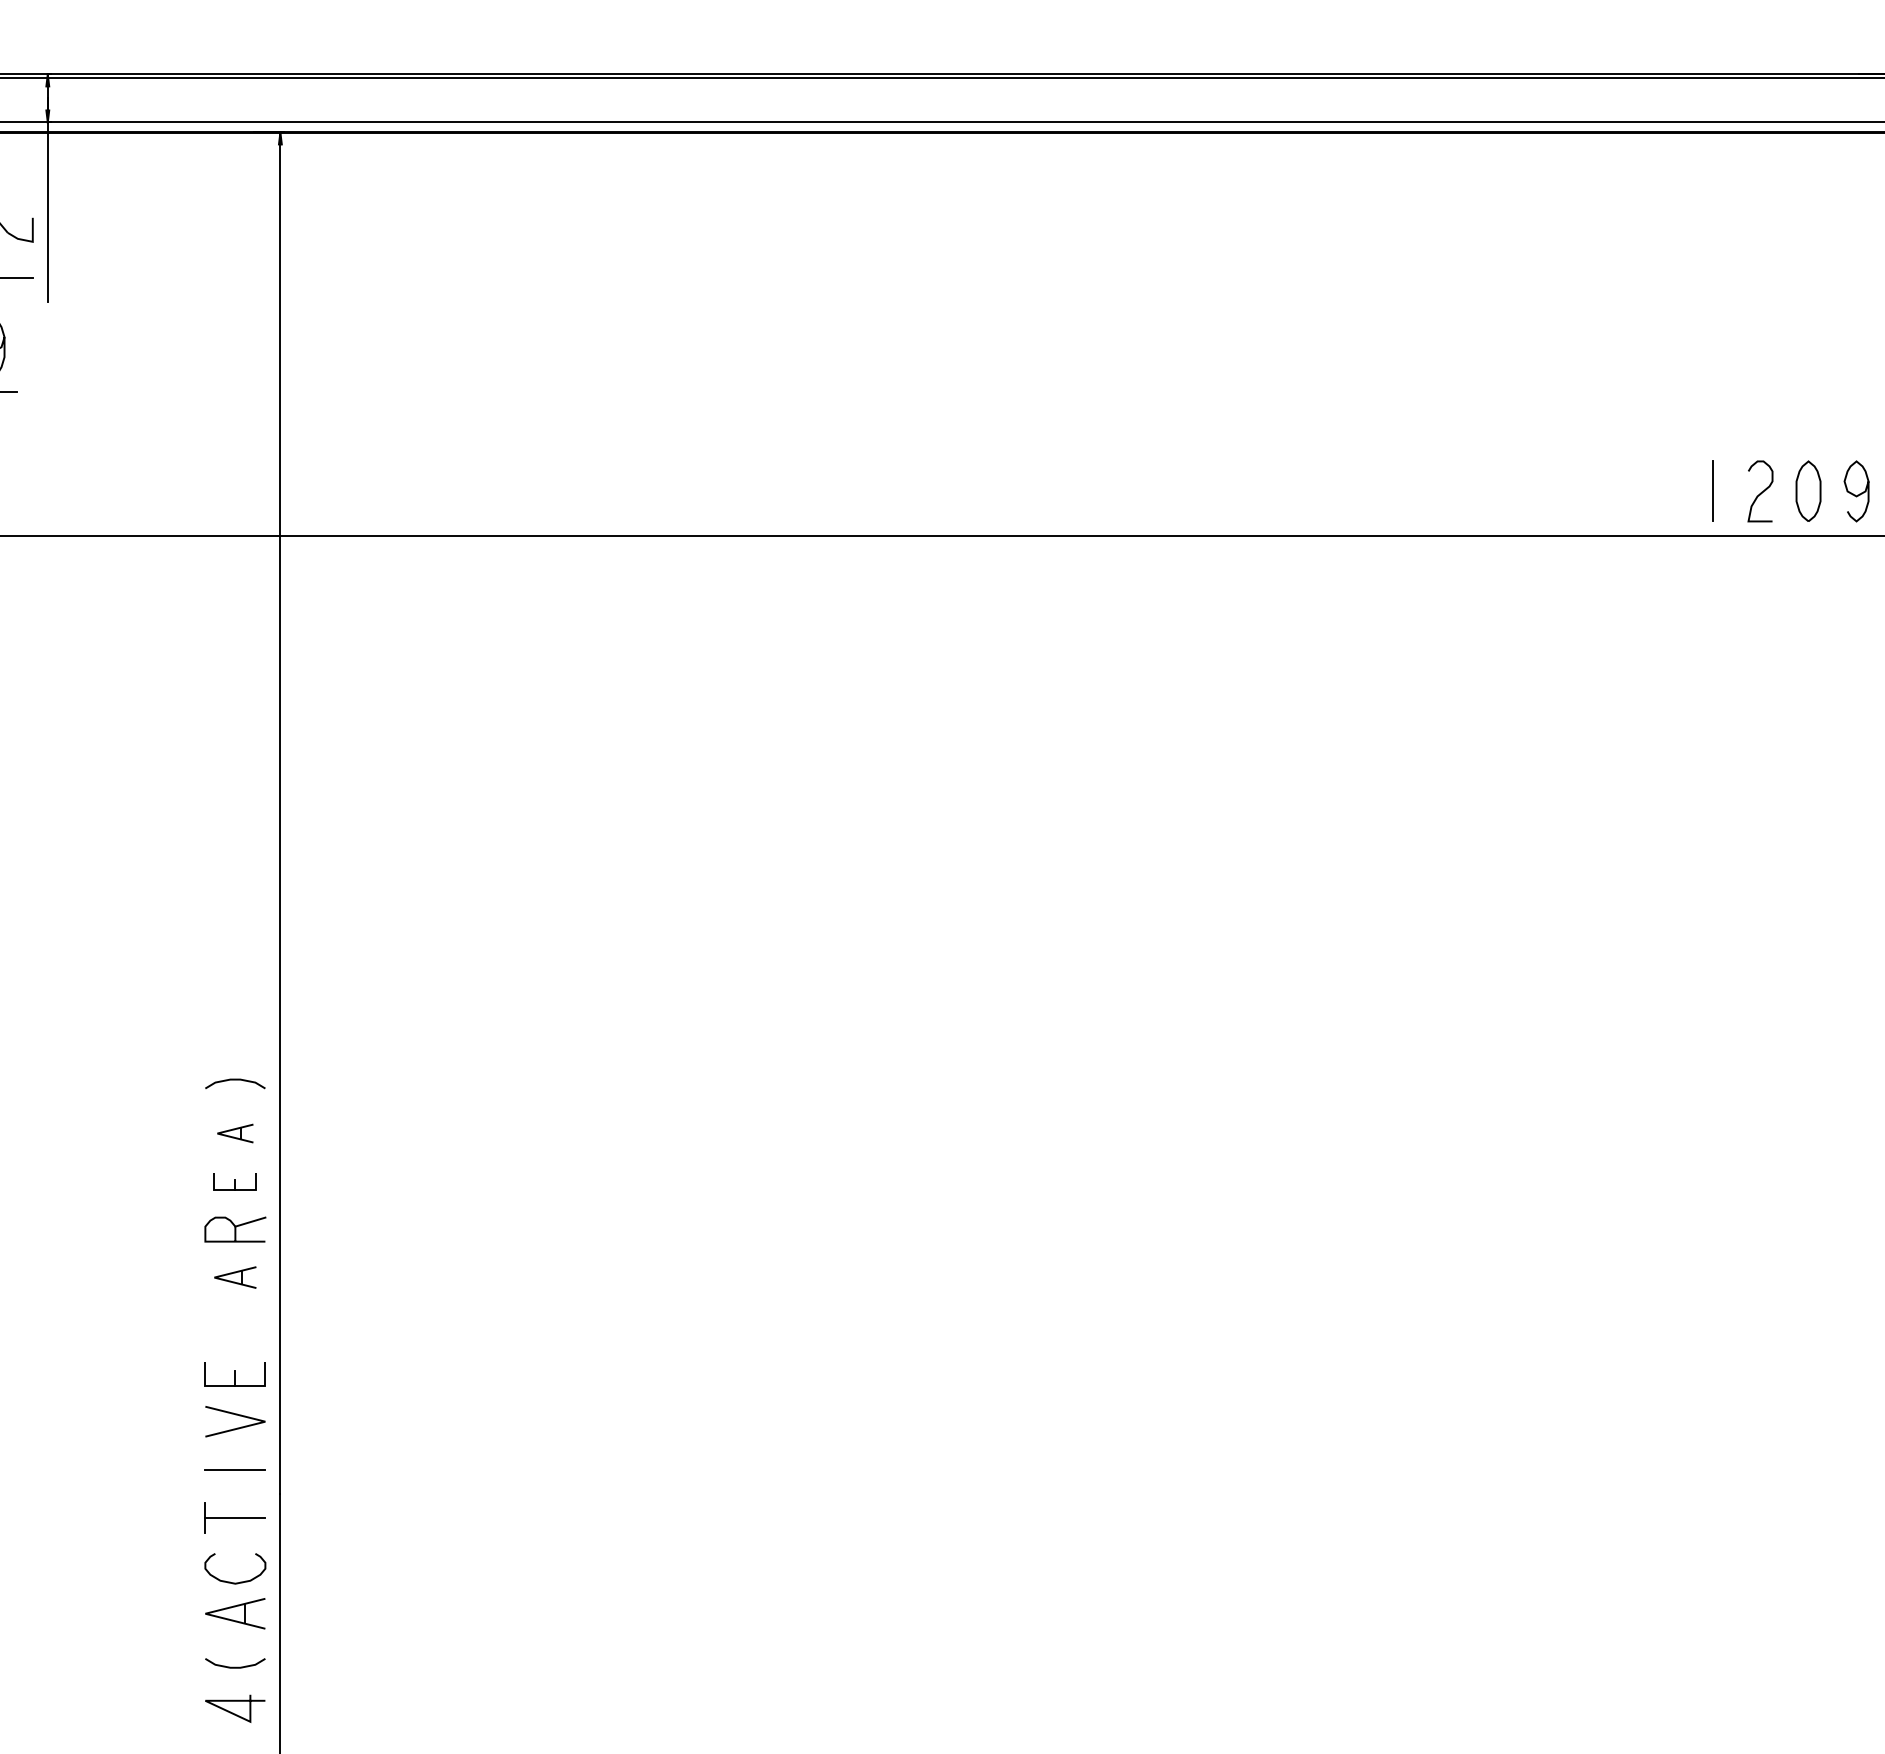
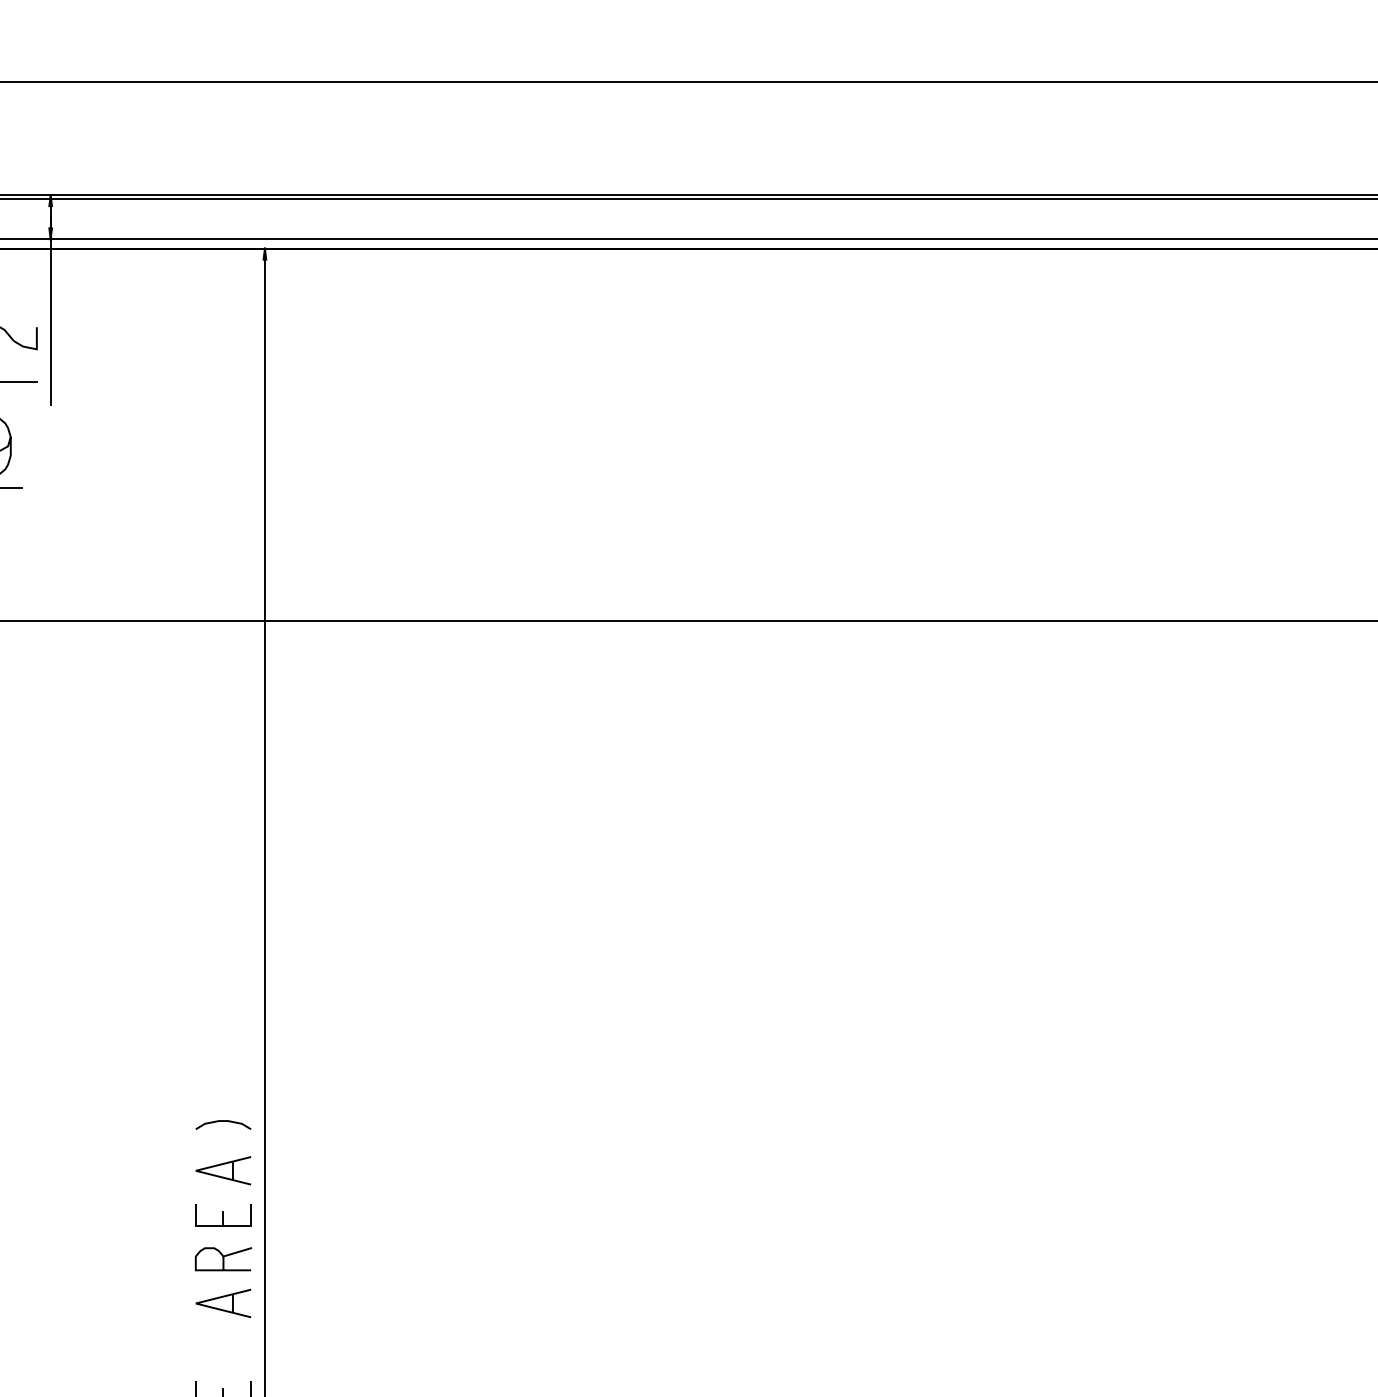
part: (235, 1133) -> (223, 1170), size x1.67
part: (234, 1182) -> (222, 1215), size x1.43
part: (235, 1277) -> (223, 1303), size x1.43

